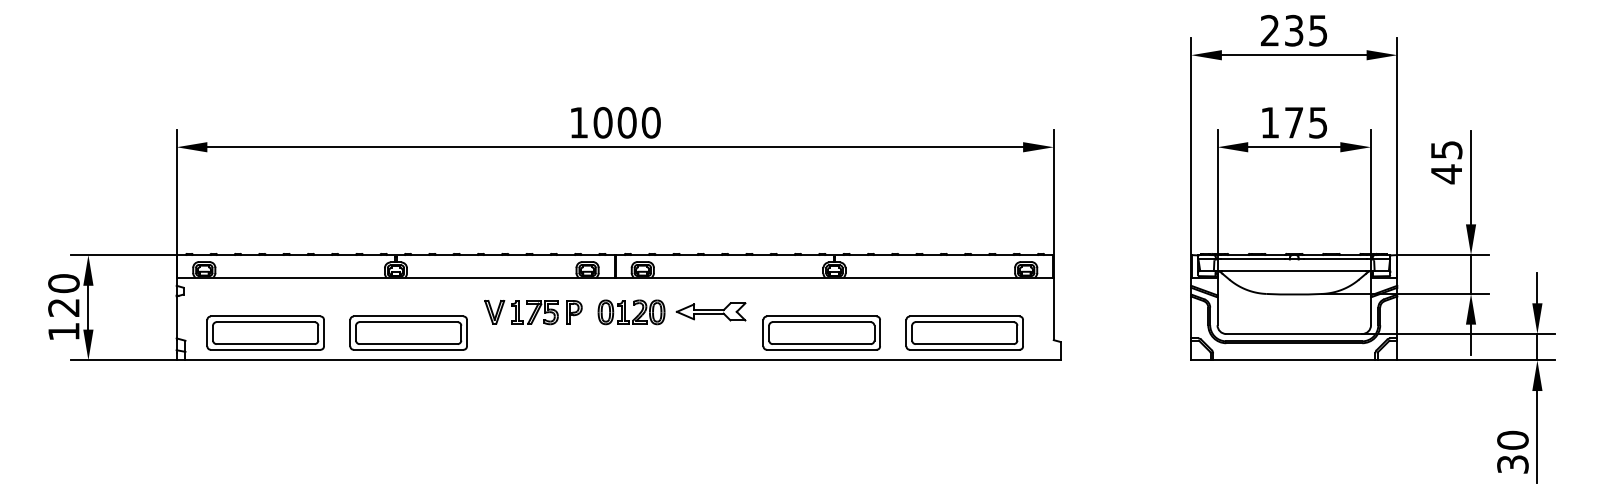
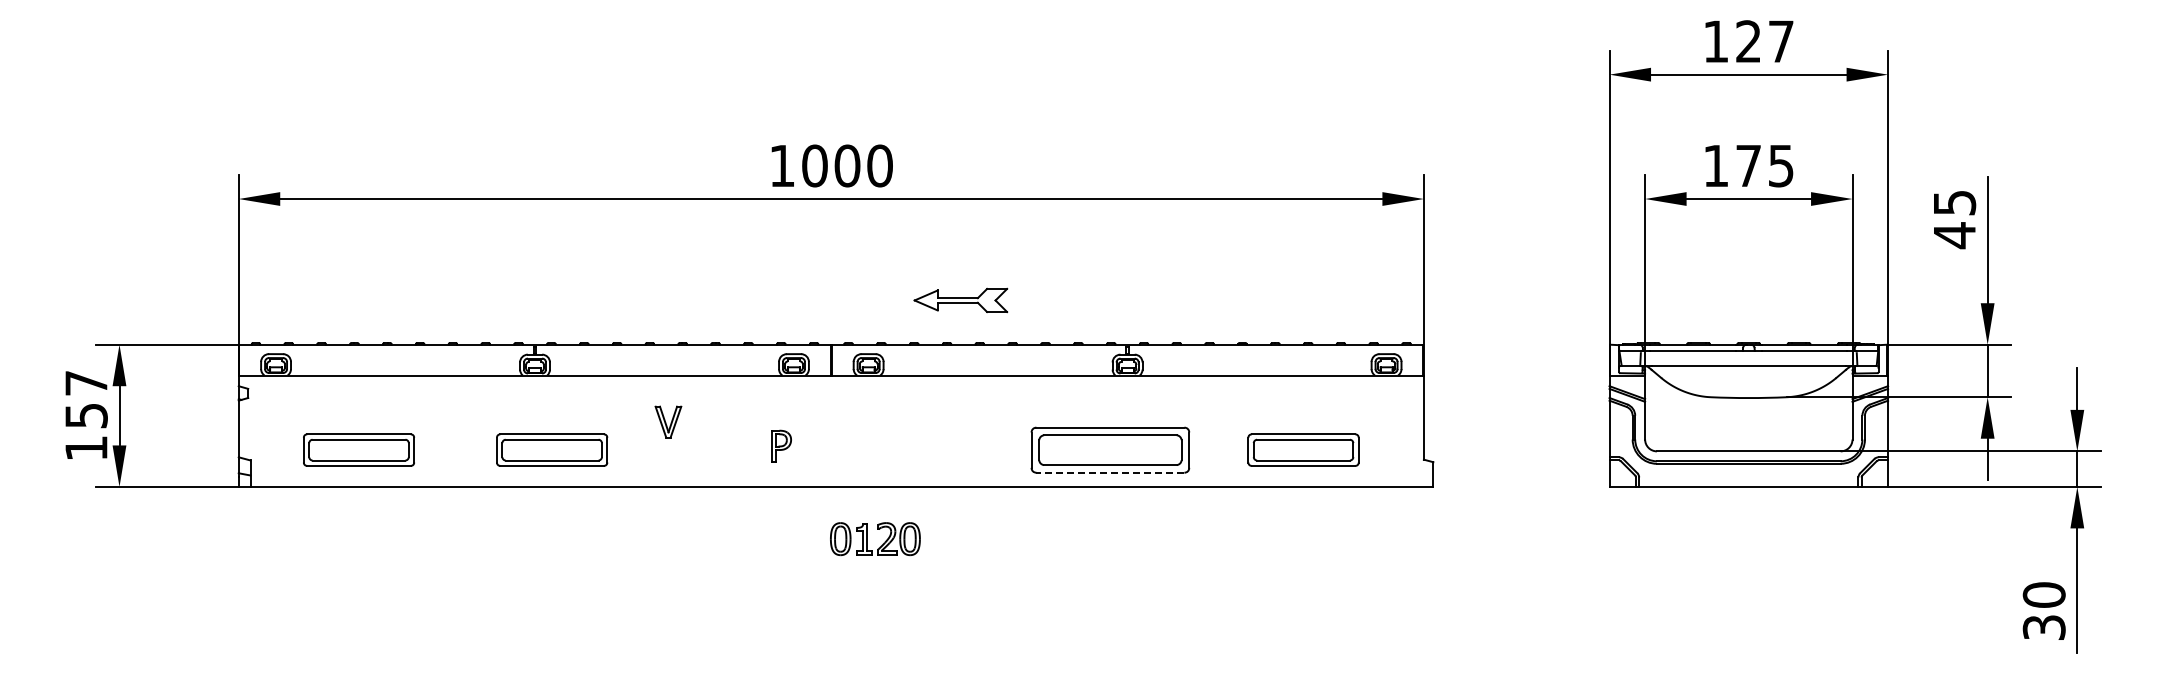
text: (1294, 30) -> (1748, 41), 235 -> 127
text: (63, 295) -> (86, 399), 120 -> 157
part: (574, 311) -> (781, 445), moved
part: (710, 311) -> (960, 300), moved
part: (534, 312) -> (722, 422), removed
part: (625, 312) -> (867, 539), moved
part: (265, 332) -> (358, 449), size x0.7
part: (408, 332) -> (551, 449), size x0.7
part: (964, 332) -> (1303, 449), size x0.7
line: (821, 349) -> (1110, 472), solid -> dashed

